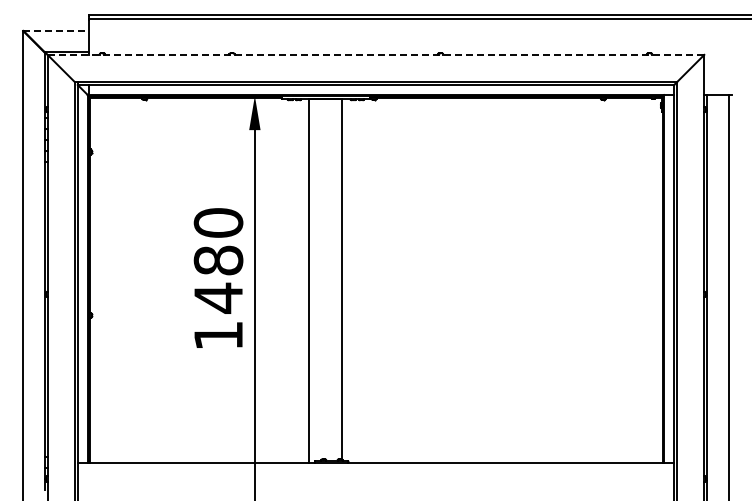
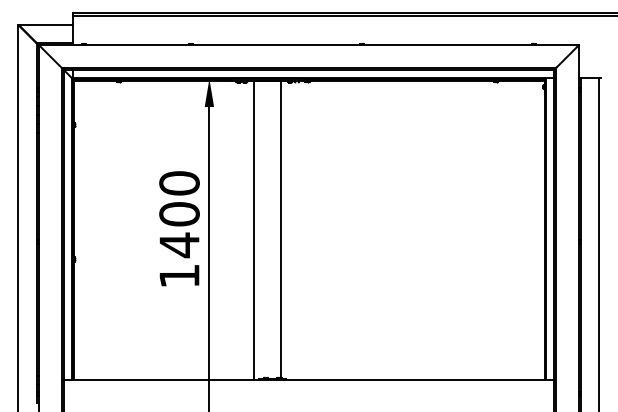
line: (56, 30) -> (46, 25), dashed -> solid
line: (376, 54) -> (309, 44), dashed -> solid
text: (218, 260) -> (179, 214), 1480 -> 1400

